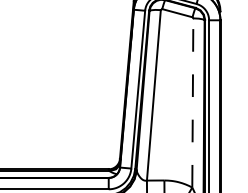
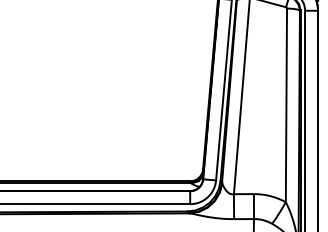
line: (192, 103) -> (286, 105), dashed -> solid

